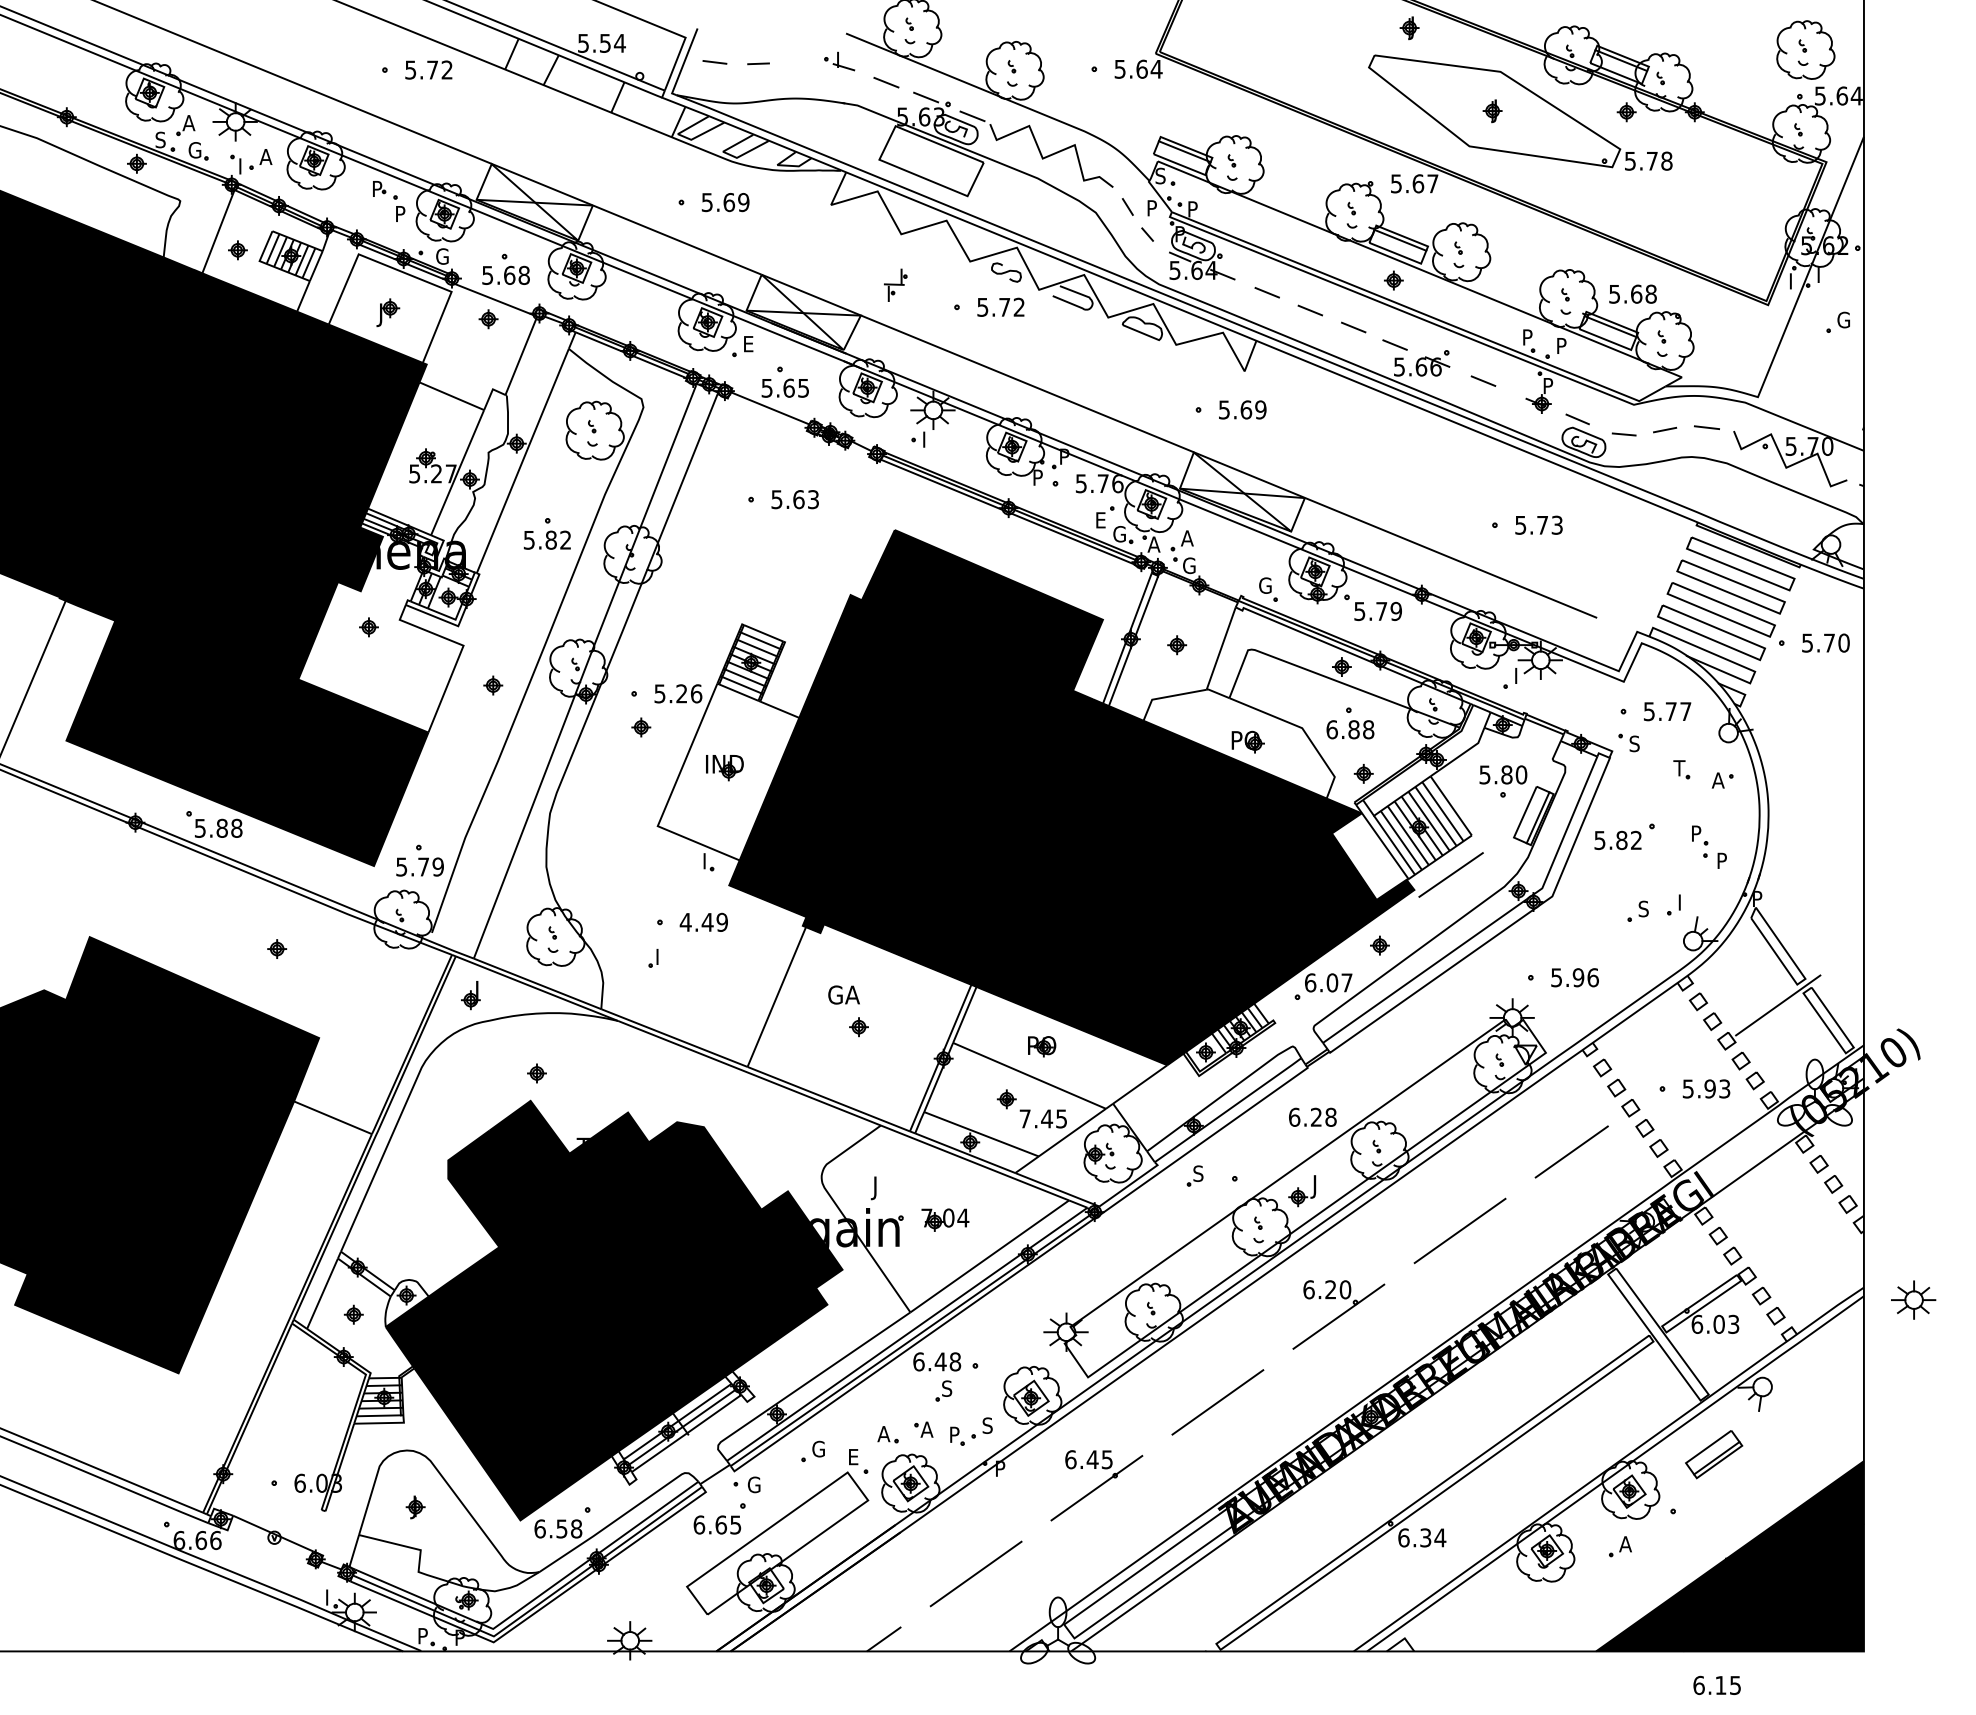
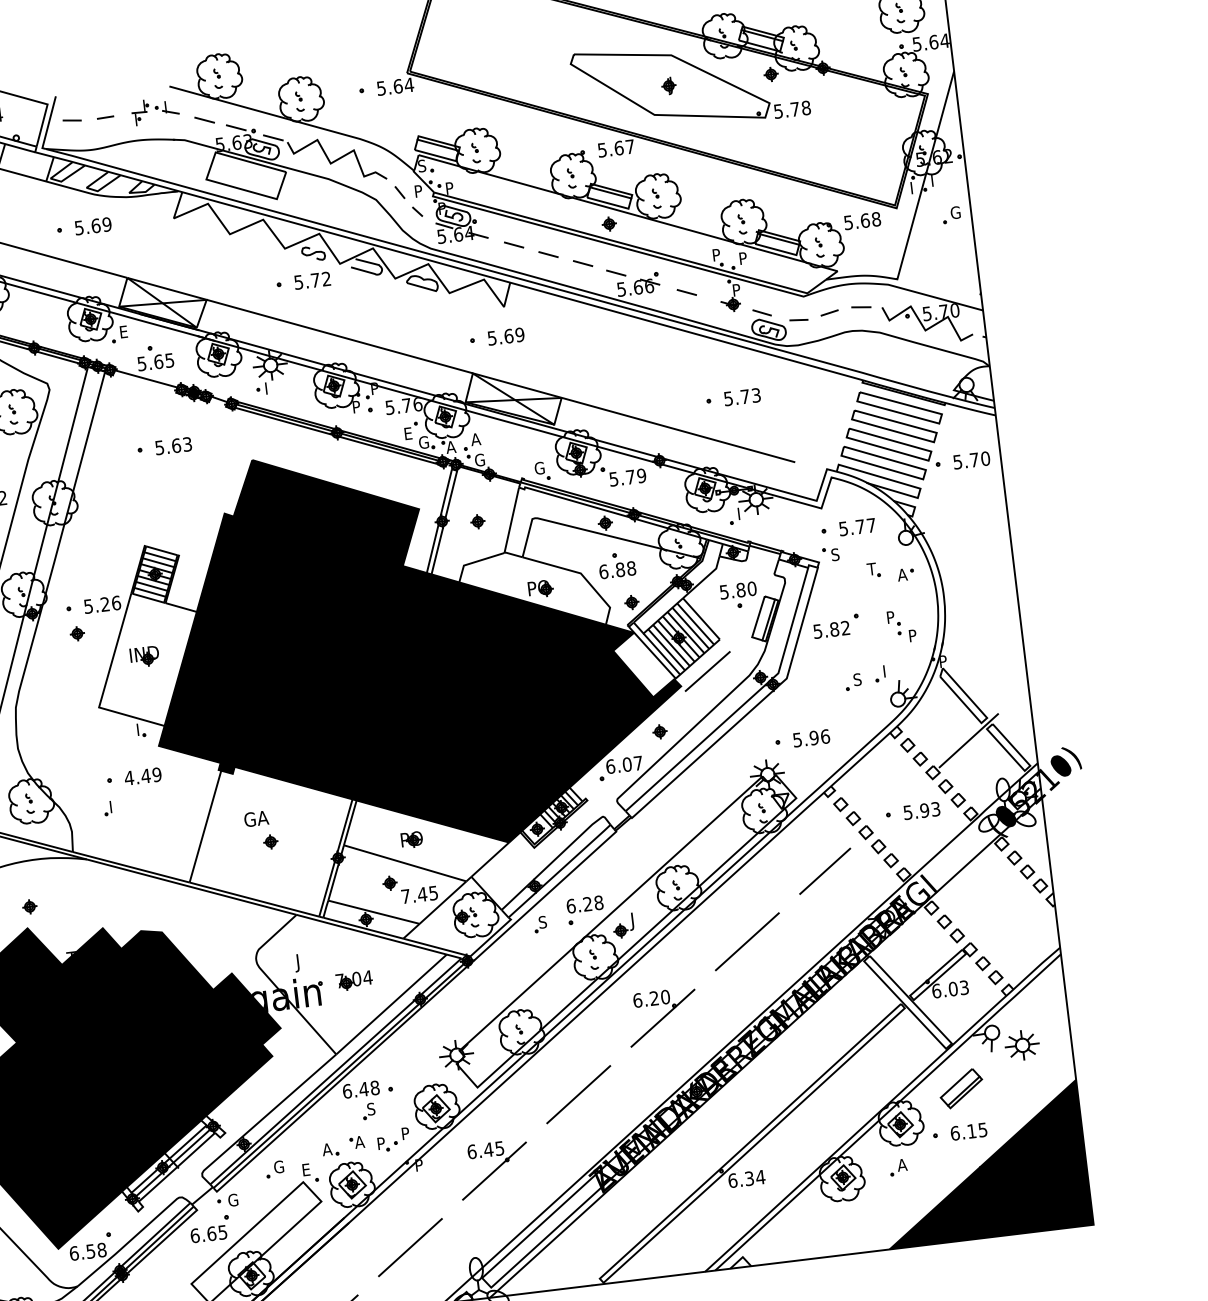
part: (1409, 28) -> (598, 30), removed
part: (895, 284) -> (140, 112), moved
text: (1632, 293) -> (862, 220), moved
text: (1312, 1116) -> (584, 903), moved
part: (1913, 1299) -> (1022, 1044), moved
text: (987, 1425) -> (405, 1133), S -> P
text: (1716, 1684) -> (968, 1131), moved

